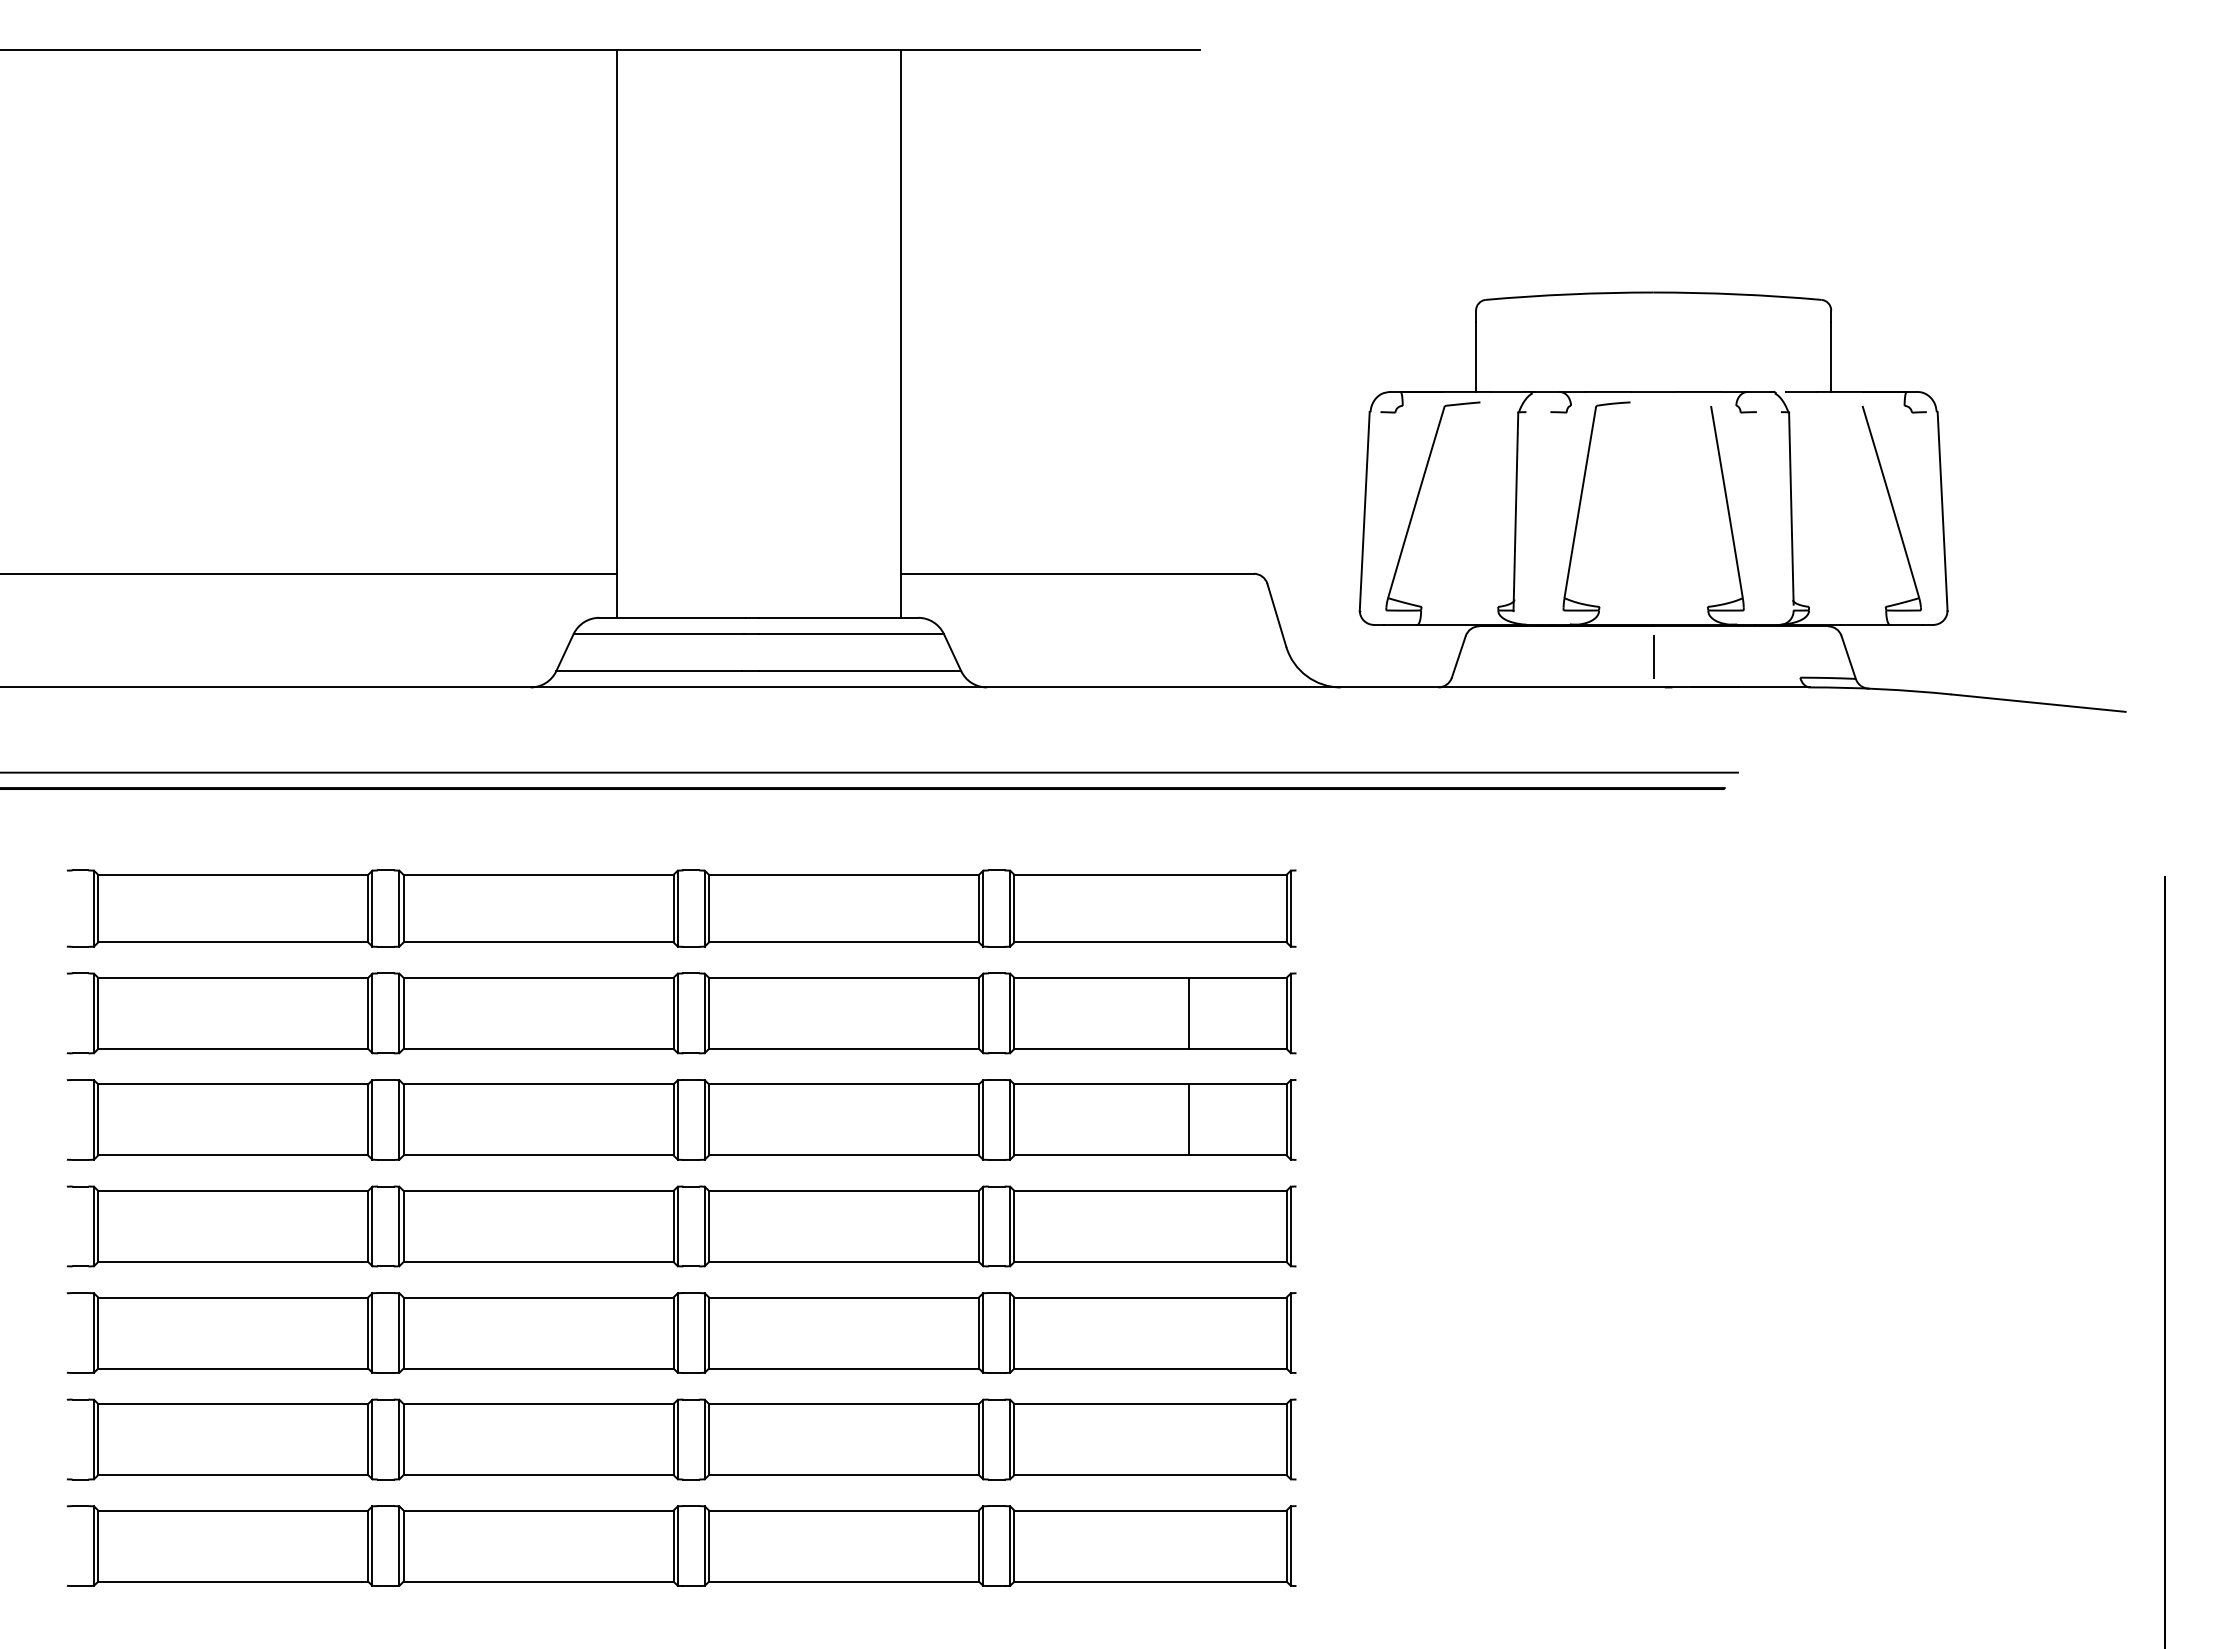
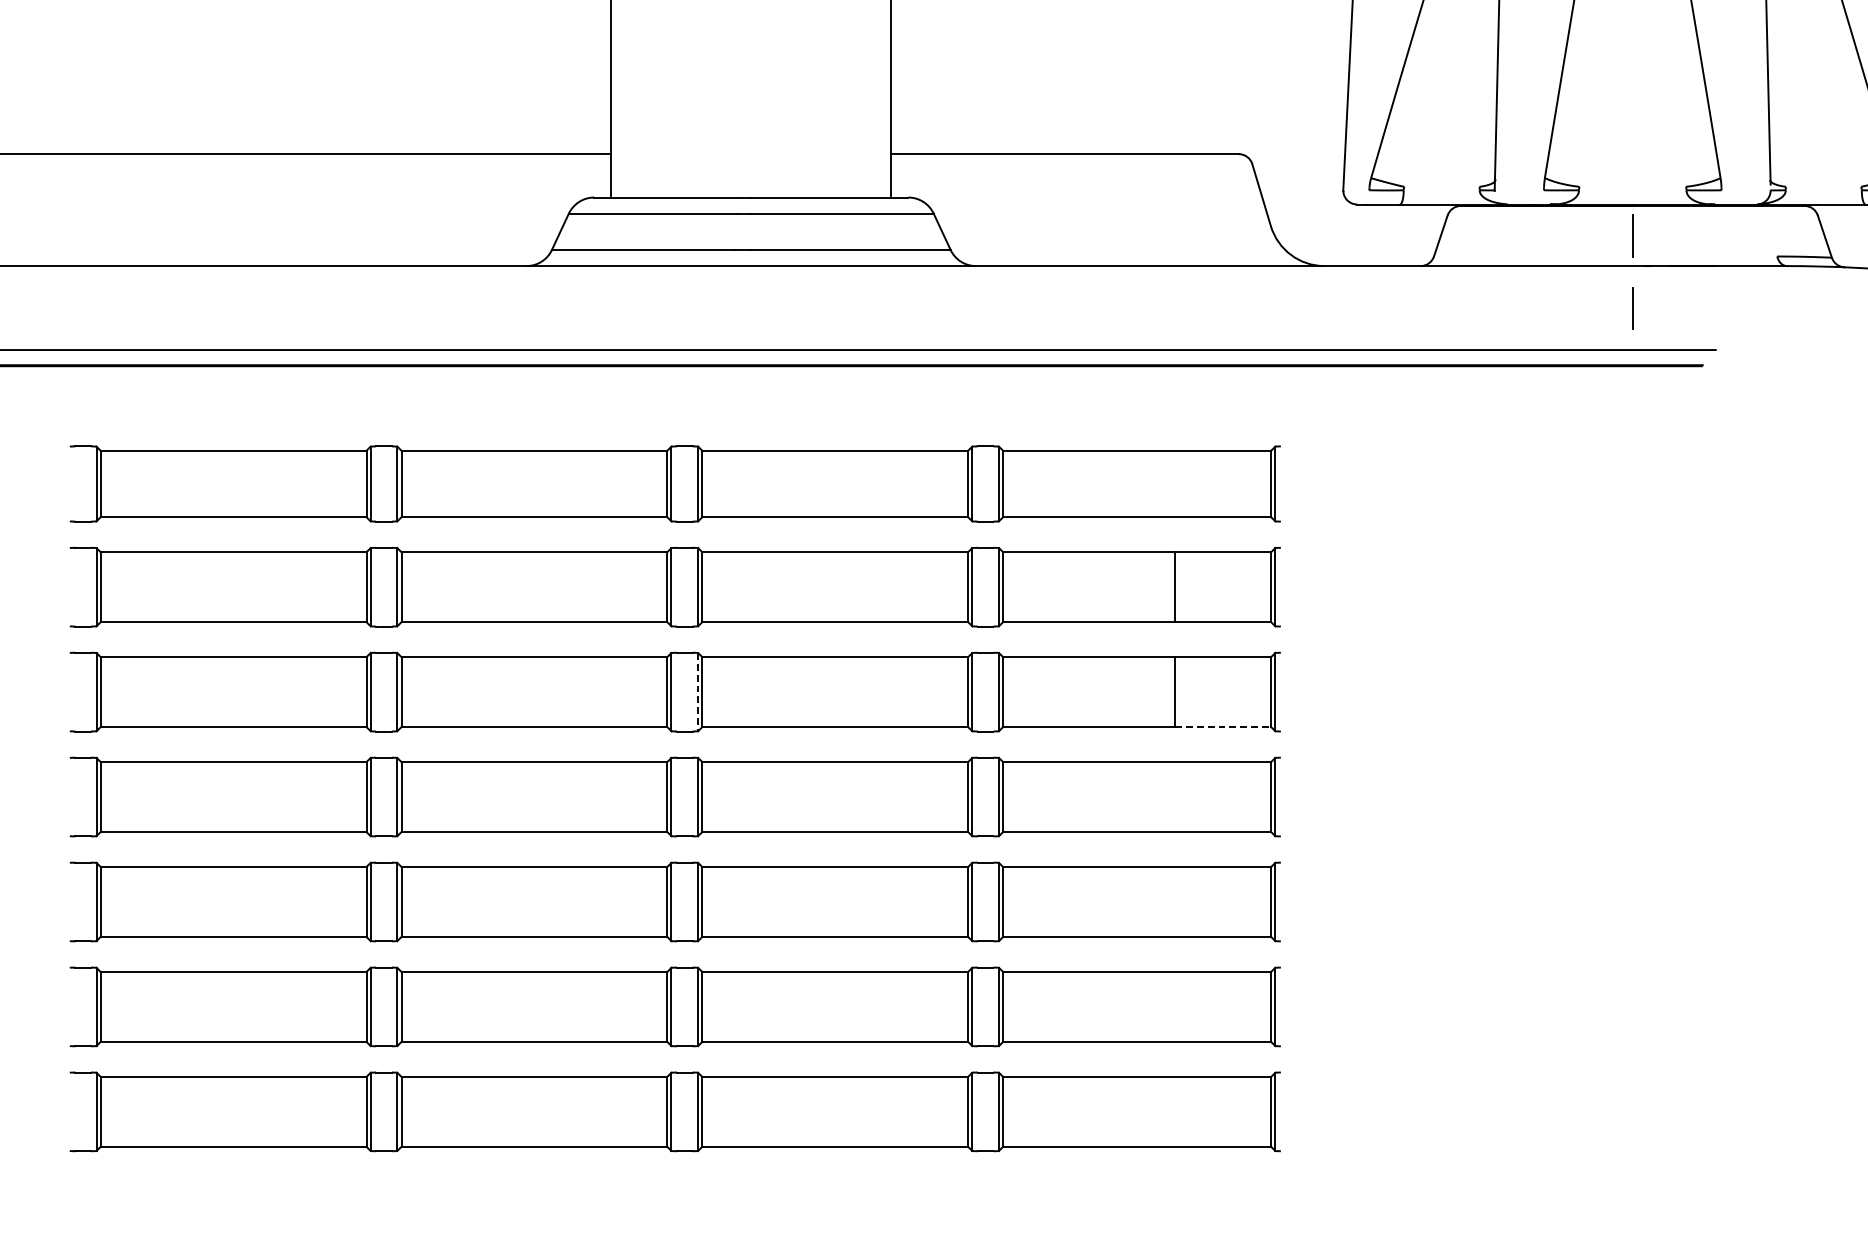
line: (1653, 730) -> (1632, 308), added
line: (704, 1119) -> (697, 691), solid -> dashed
line: (1237, 1155) -> (1222, 727), solid -> dashed

